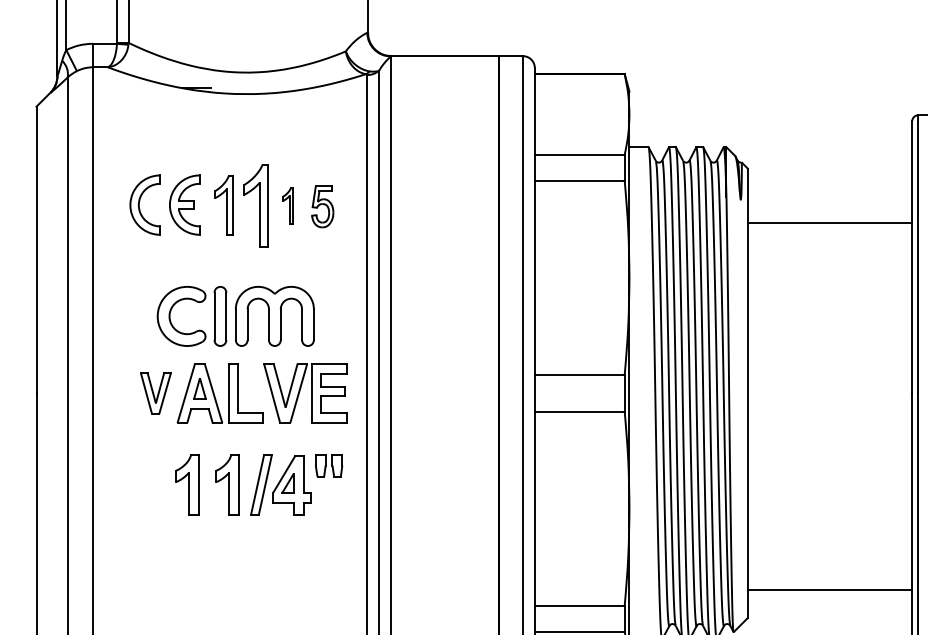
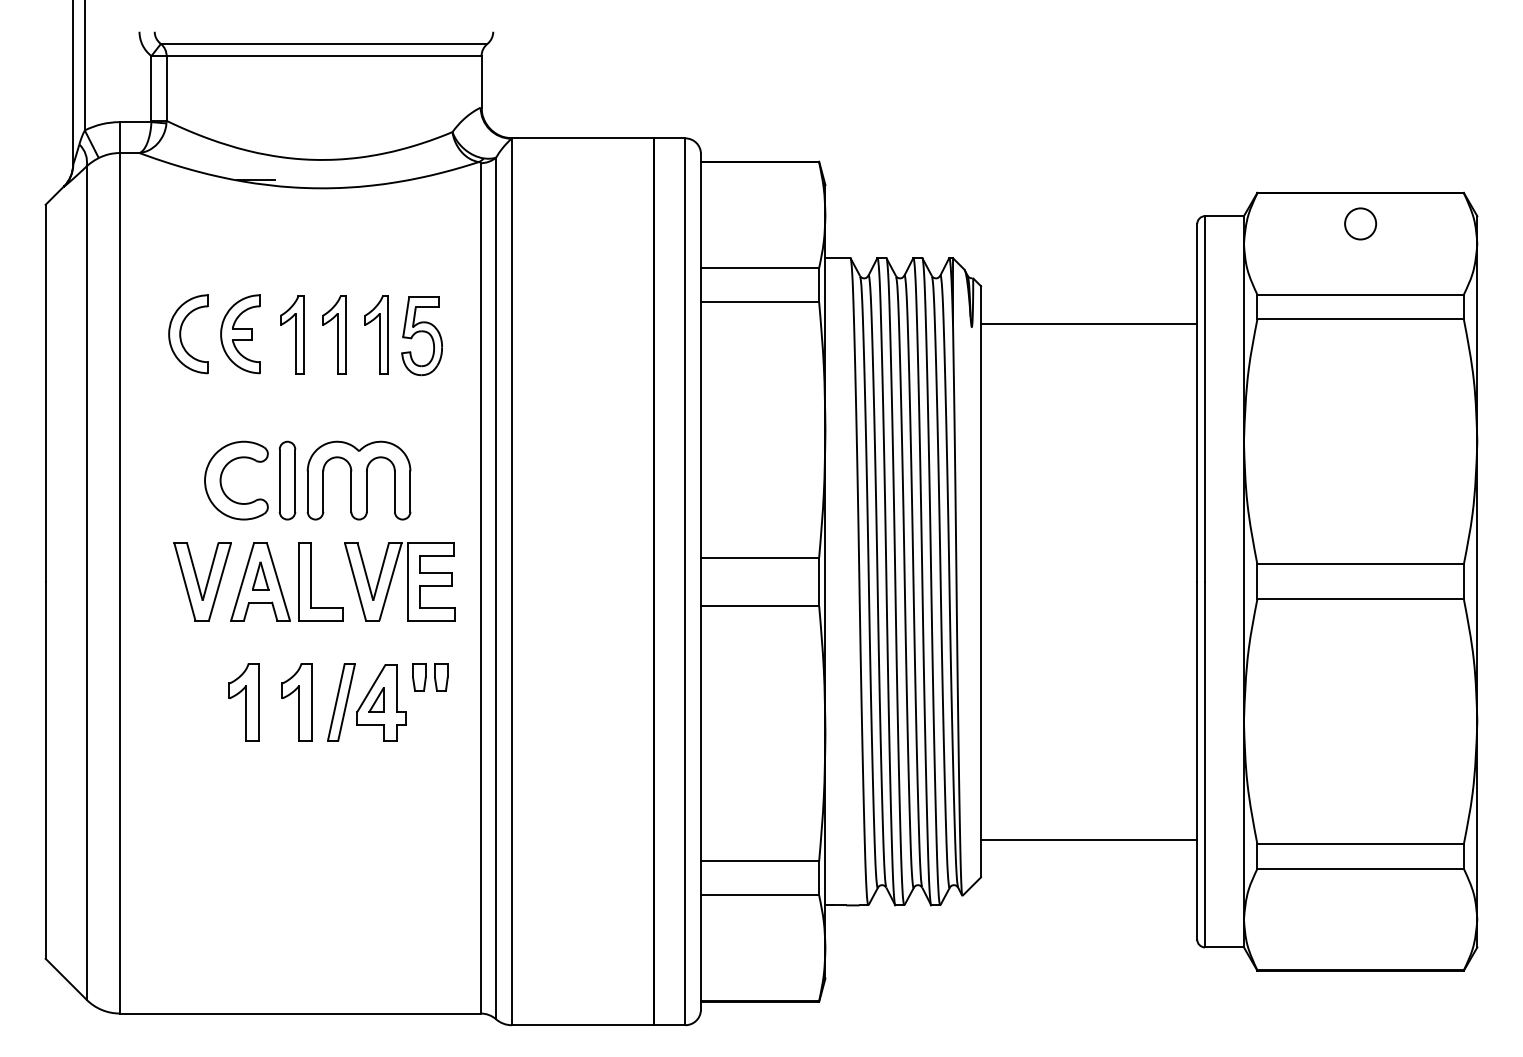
part: (256, 205) -> (334, 334), size x0.71
part: (288, 205) -> (376, 334), size x1.67
part: (322, 206) -> (421, 336), size x1.43
line: (830, 222) -> (1089, 323), moved
part: (155, 393) -> (202, 581), size x1.43

